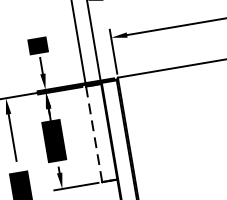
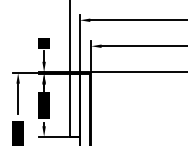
line: (94, 134) -> (70, 105), dashed -> solid

